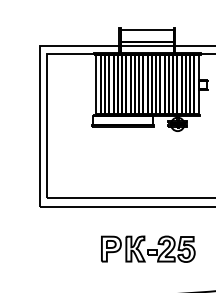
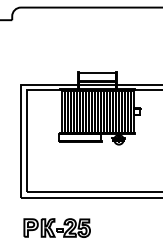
part: (147, 248) -> (56, 227), moved

